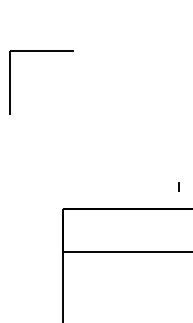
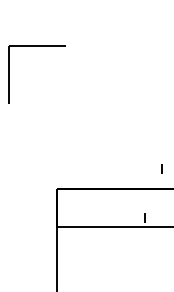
part: (160, 240) -> (144, 217), added

